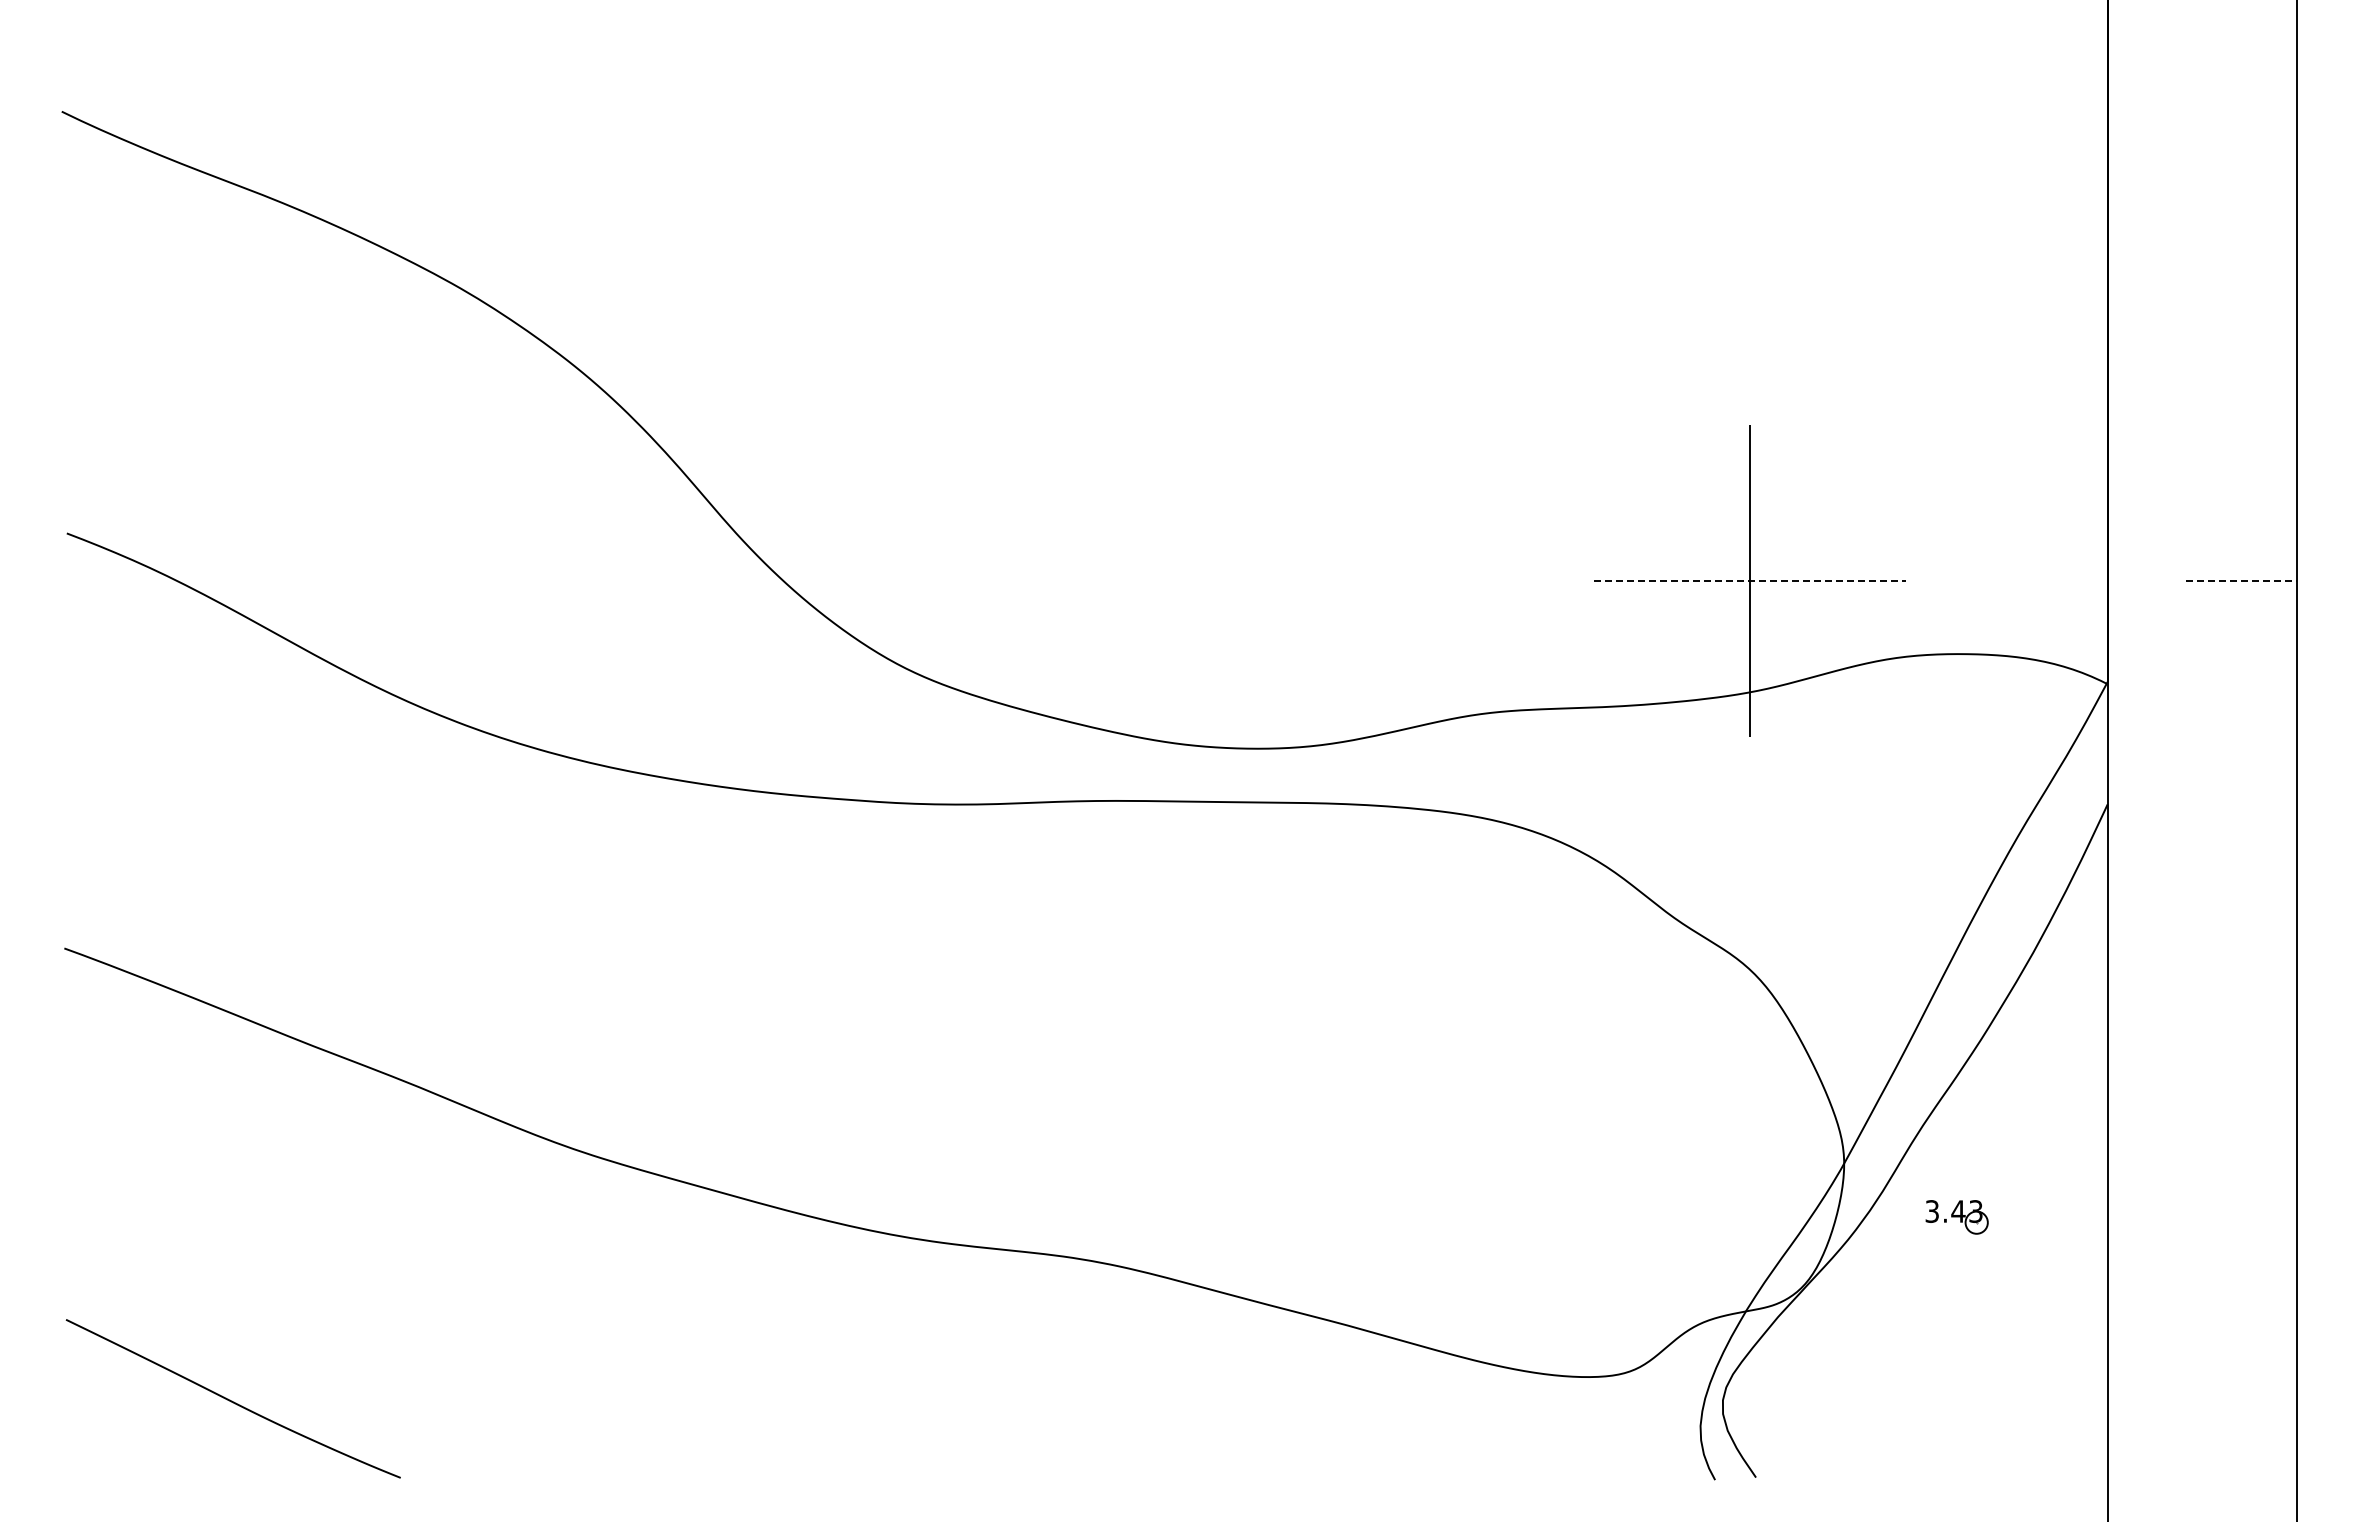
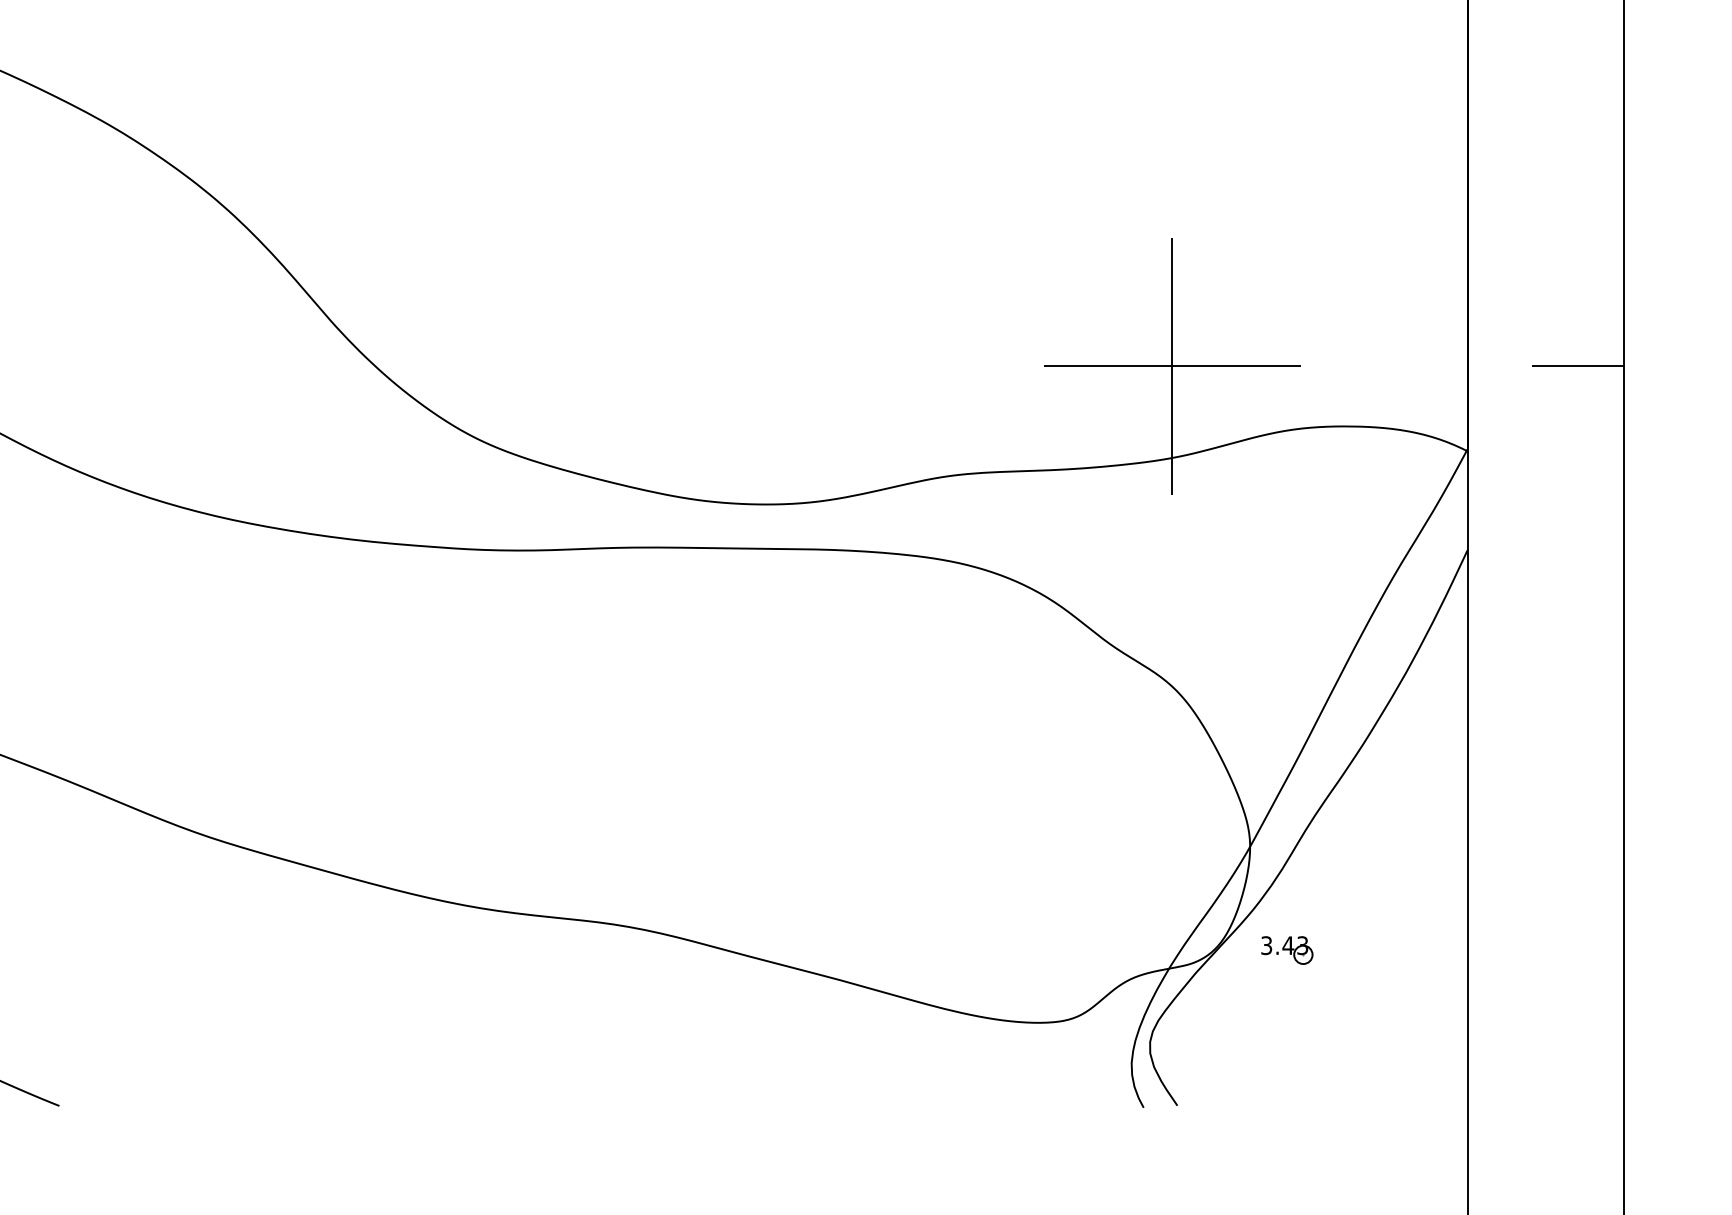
line: (1749, 581) -> (1172, 366), dashed -> solid
line: (2241, 581) -> (1577, 366), dashed -> solid
part: (1956, 1217) -> (1286, 950), moved

